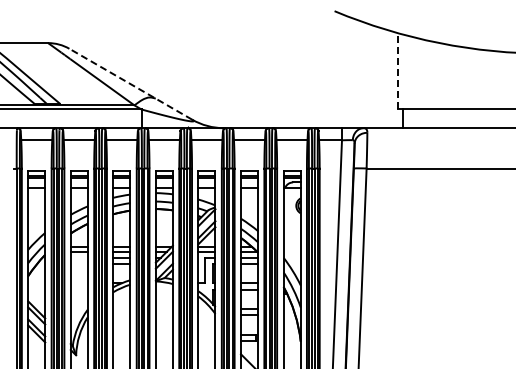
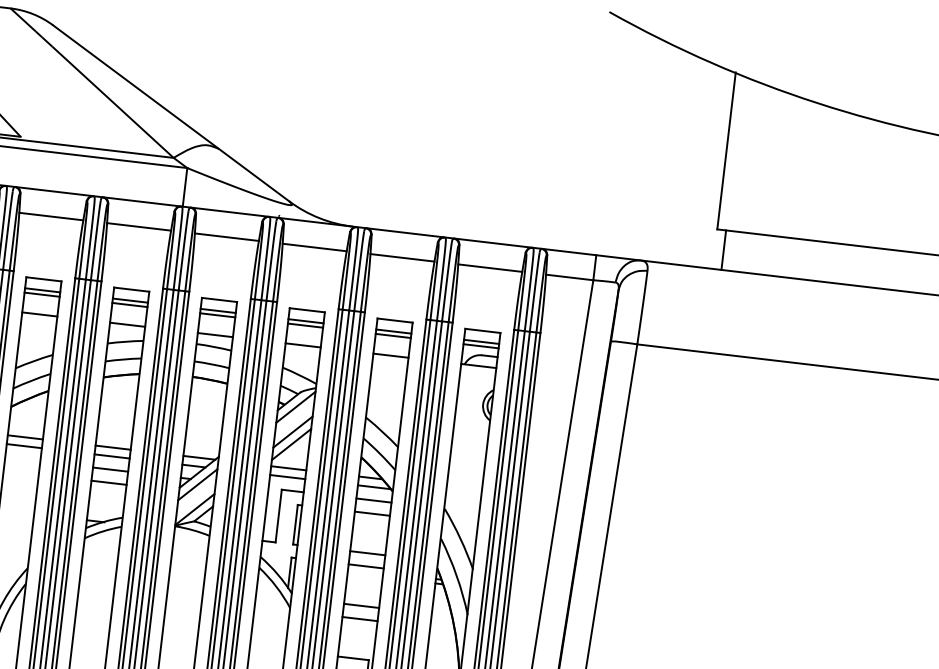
line: (398, 70) -> (726, 149), dashed -> solid
line: (130, 84) -> (170, 113), dashed -> solid

